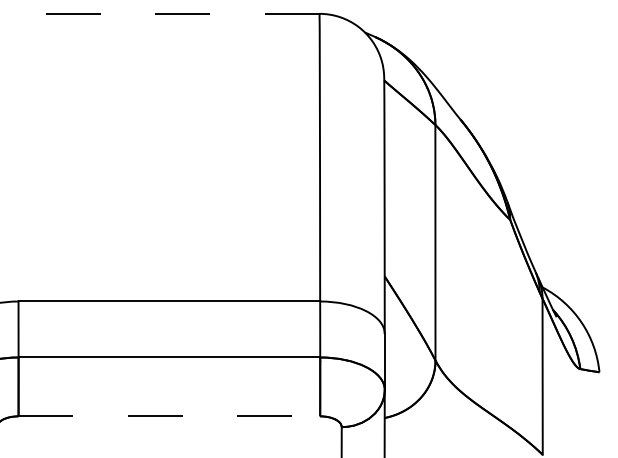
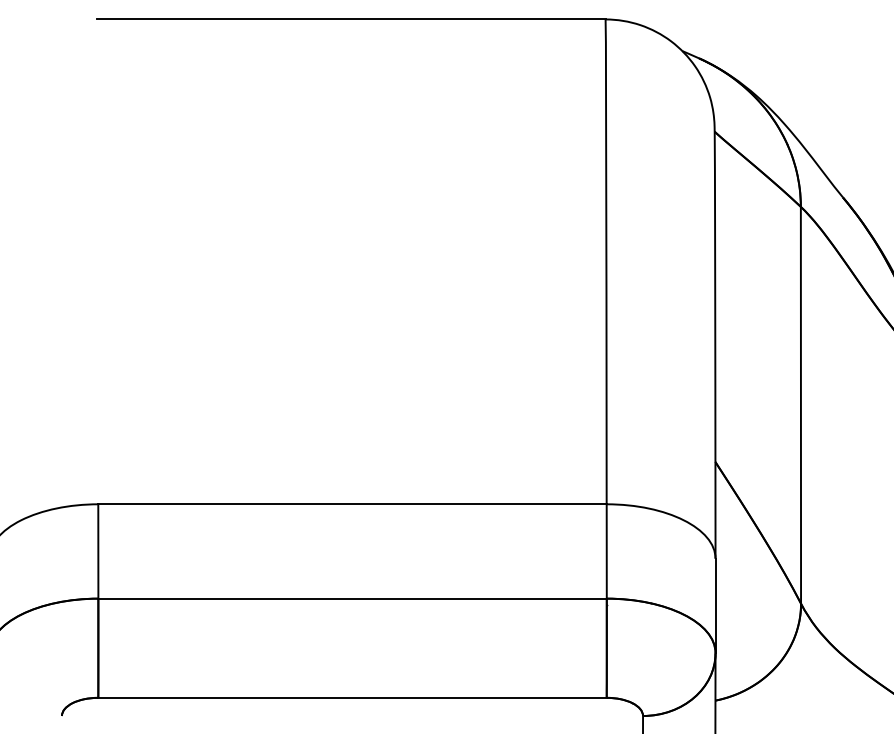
line: (168, 13) -> (351, 18), dashed -> solid
line: (169, 416) -> (352, 698), dashed -> solid

